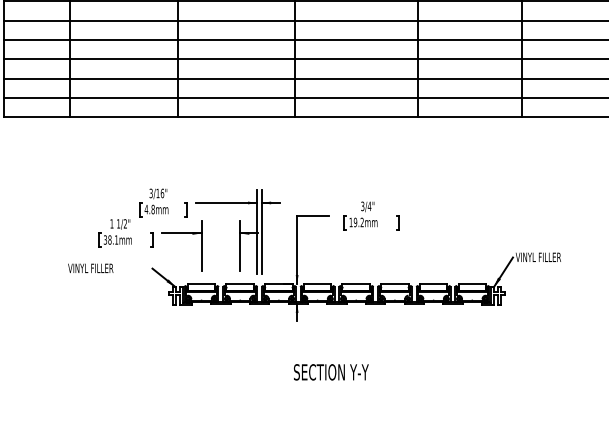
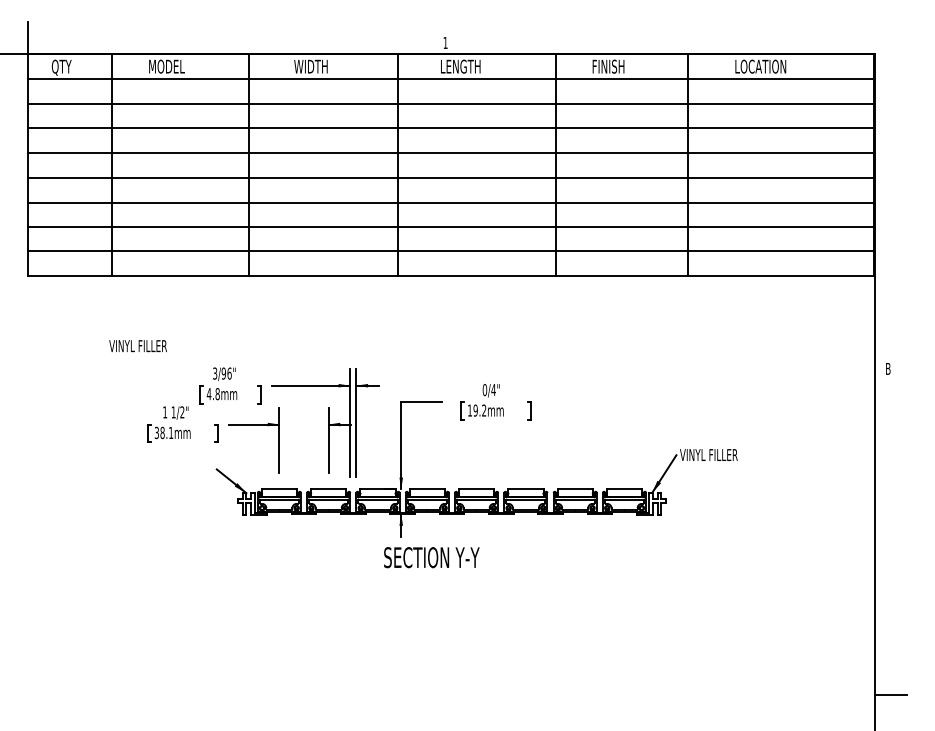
text: (157, 193) -> (223, 373), 3/16" -> 3/96"
text: (362, 206) -> (484, 390), 3/4" -> 0/4"
text: (90, 268) -> (137, 346), moved
text: (331, 372) -> (431, 557), moved

